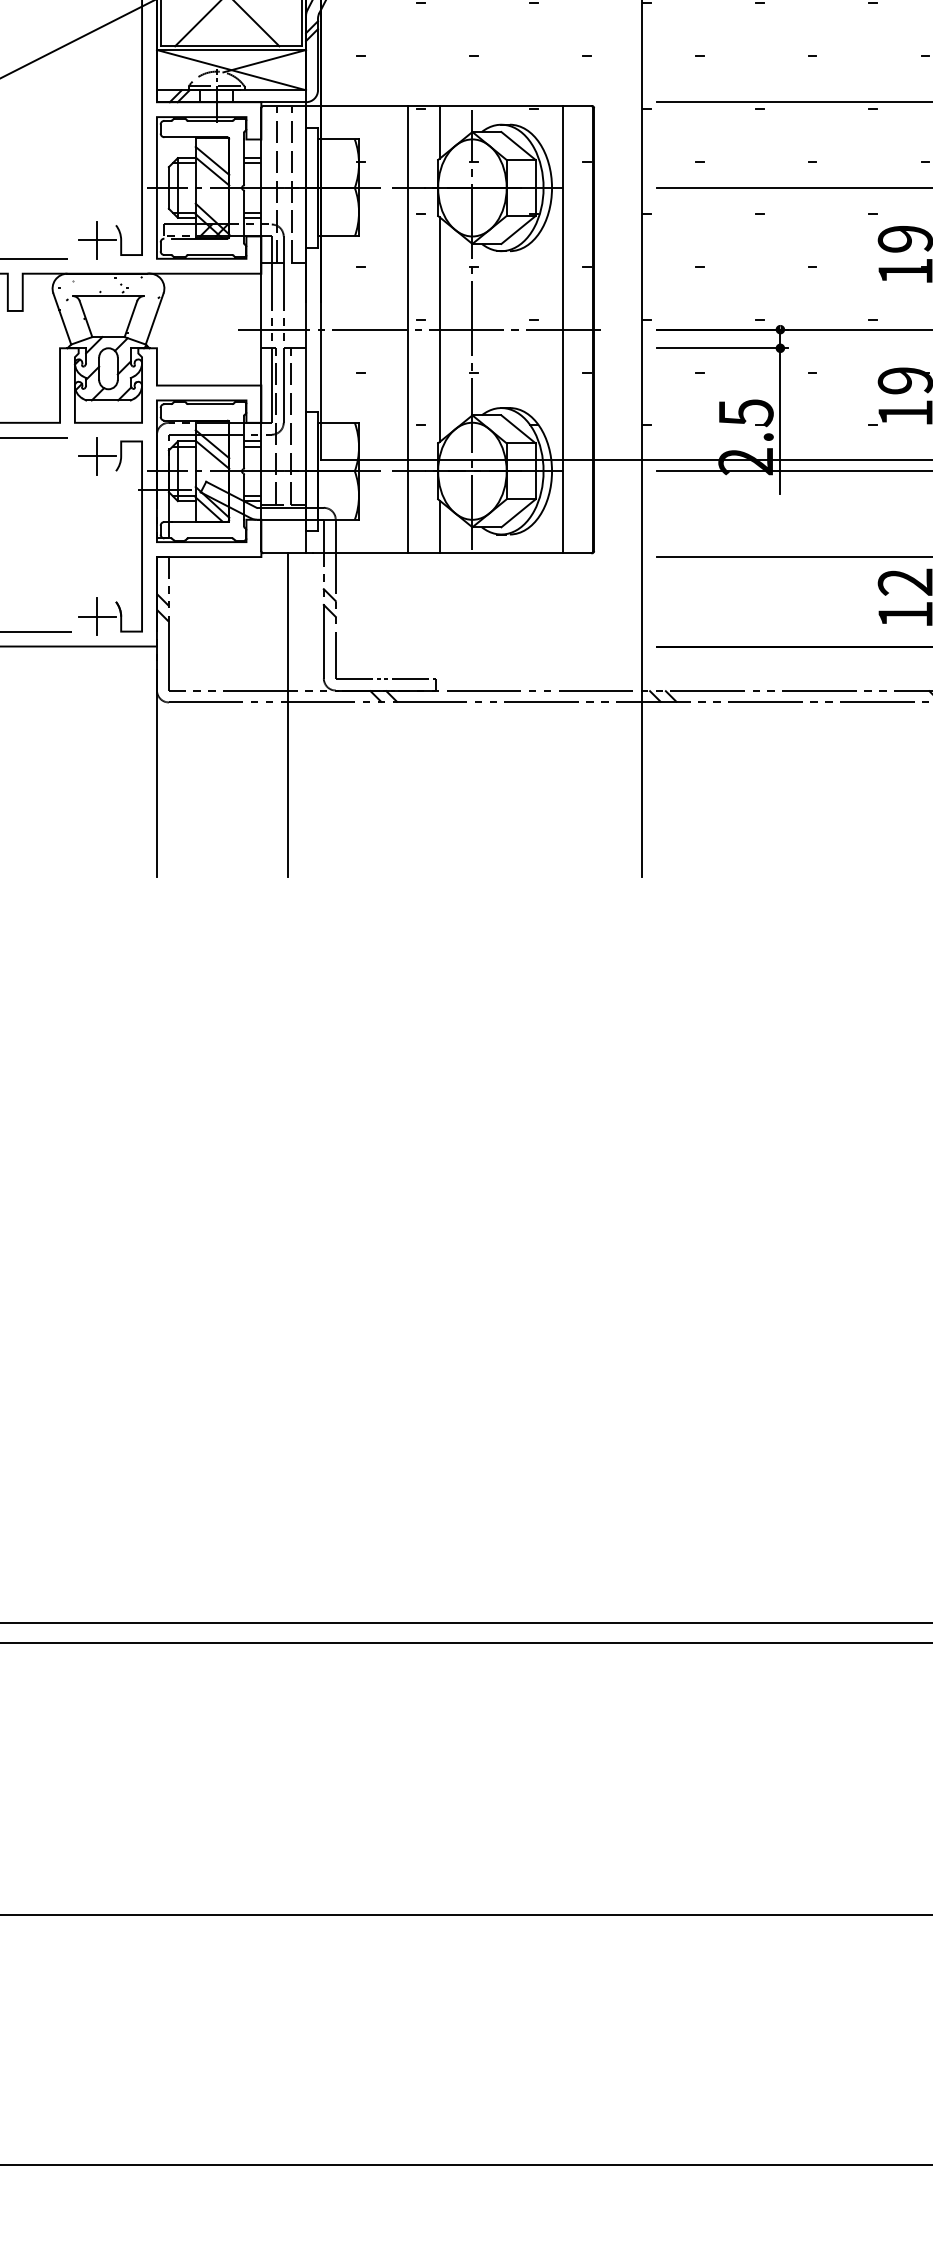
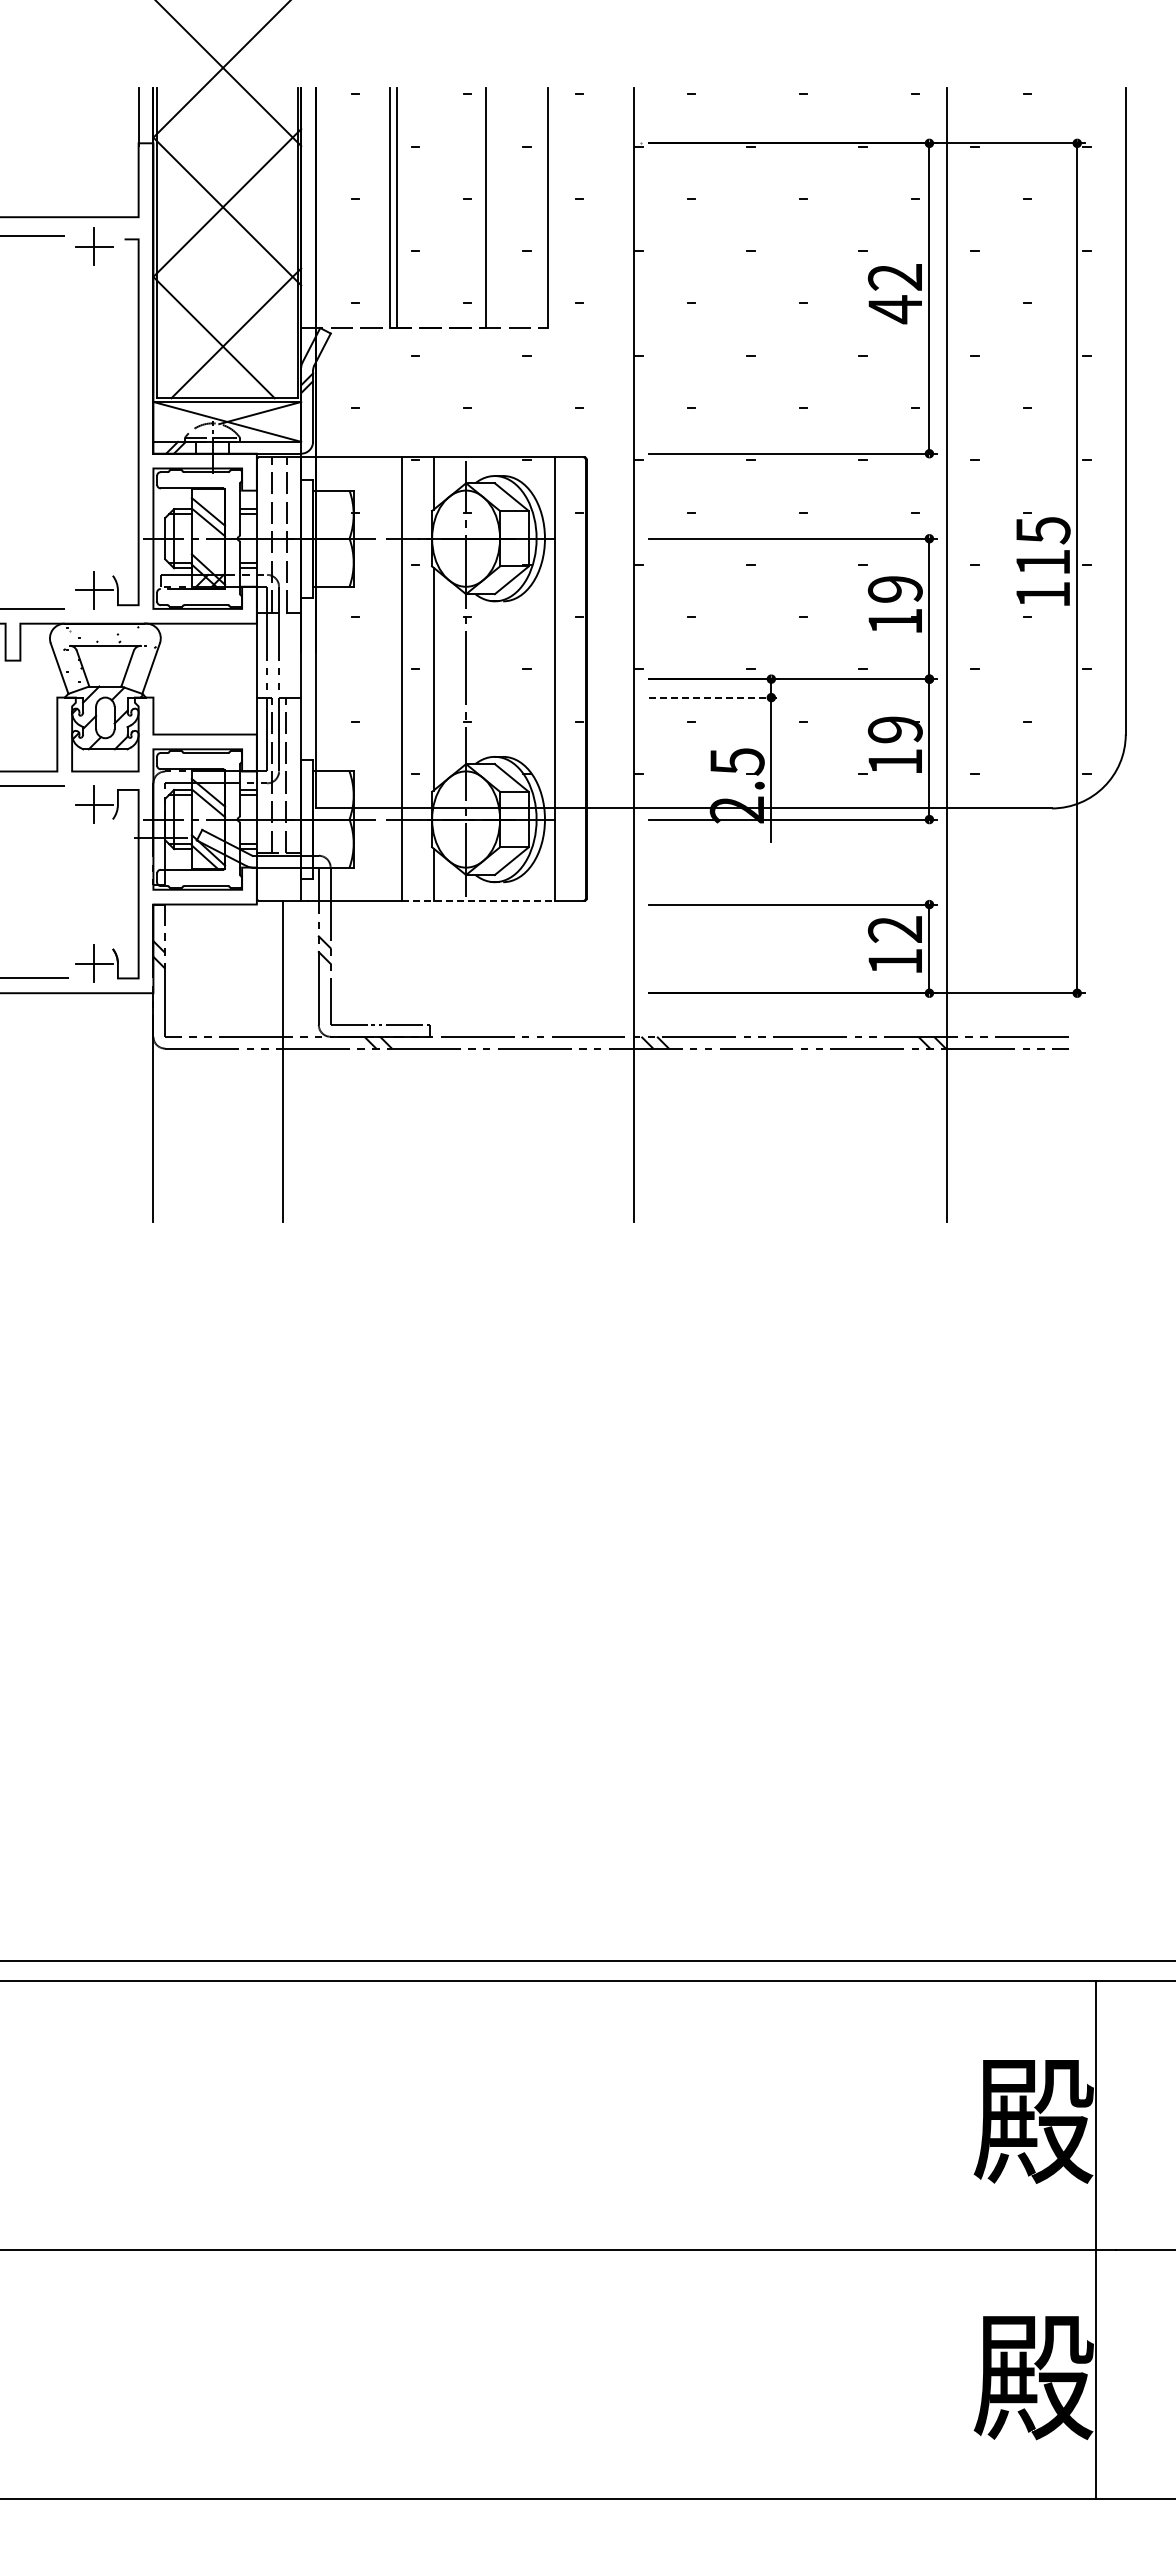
line: (419, 330) -> (413, 679), removed
line: (723, 348) -> (714, 697), solid -> dashed
line: (484, 552) -> (478, 900), solid -> dashed

